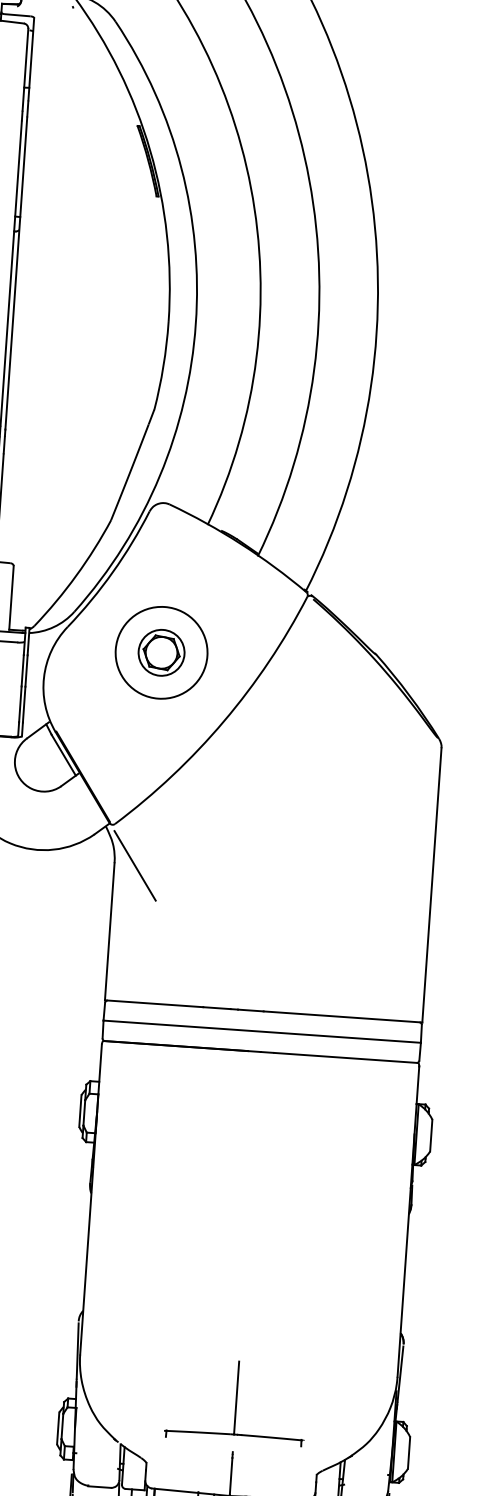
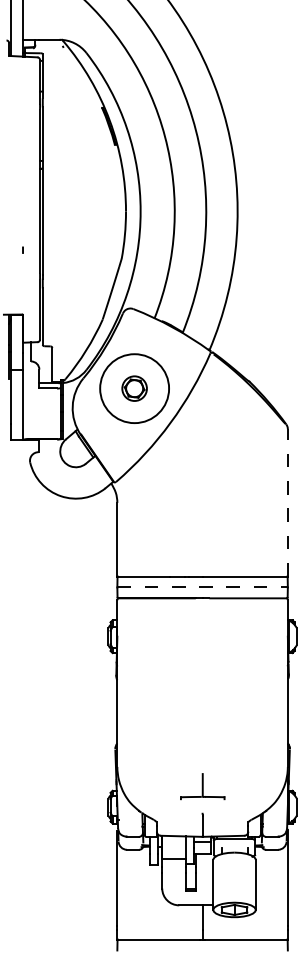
circle: (161, 652) -> (134, 388), size x1.4
line: (135, 865) -> (128, 503), removed
line: (431, 884) -> (287, 502), solid -> dashed
line: (263, 1031) -> (203, 587), solid -> dashed
part: (236, 1402) -> (202, 786), size x0.6

